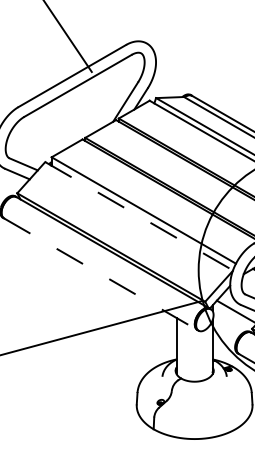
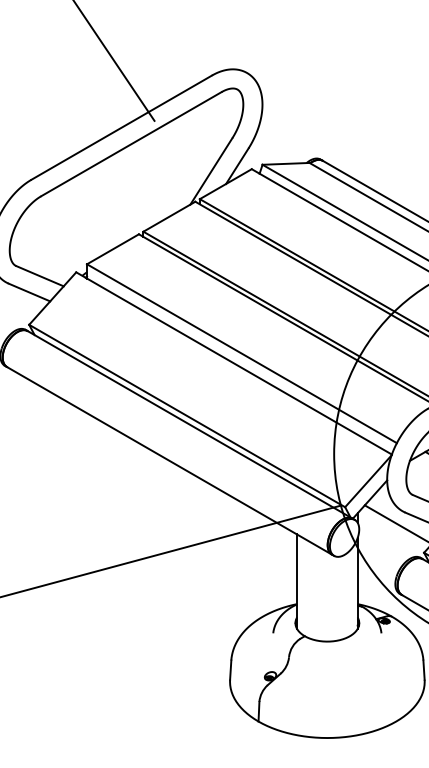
line: (139, 216) -> (234, 363), dashed -> solid
line: (100, 274) -> (169, 461), dashed -> solid

